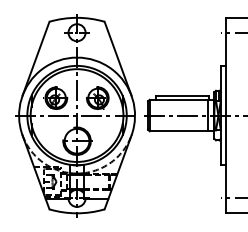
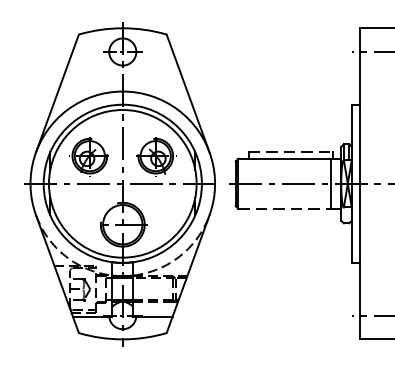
line: (182, 95) -> (290, 151), solid -> dashed
line: (178, 131) -> (284, 209), solid -> dashed

